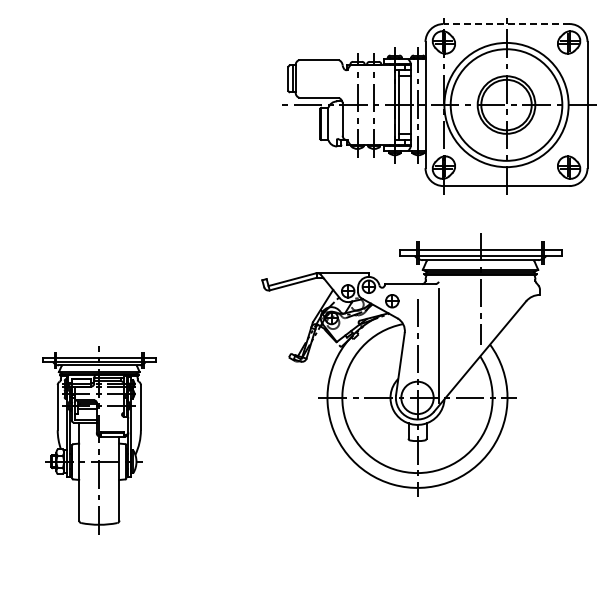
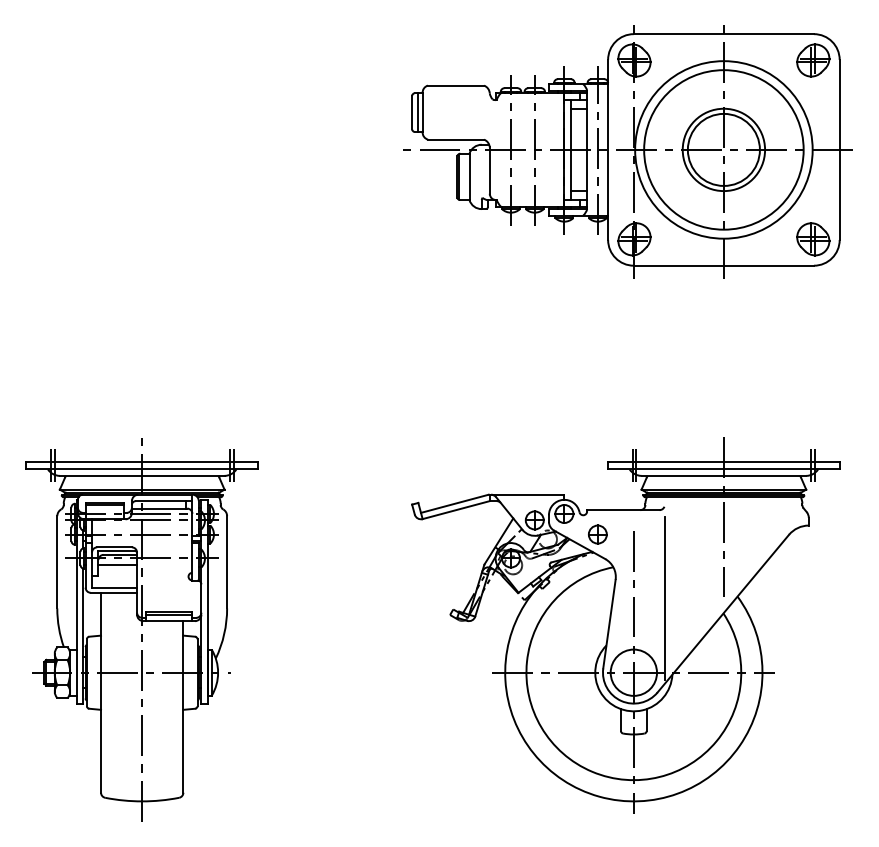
line: (506, 24) -> (723, 34), dashed -> solid
part: (411, 364) -> (625, 624), moved
part: (98, 440) -> (140, 629), size x1.43

